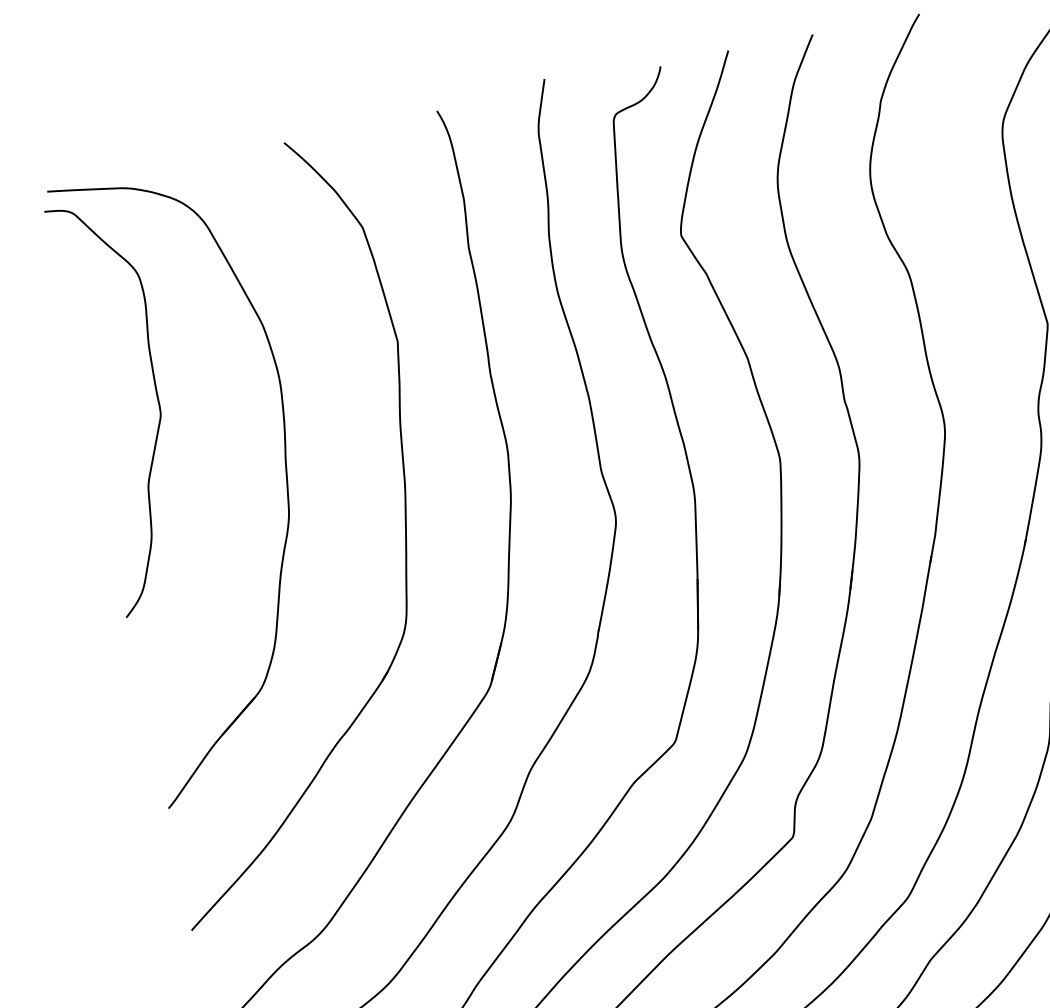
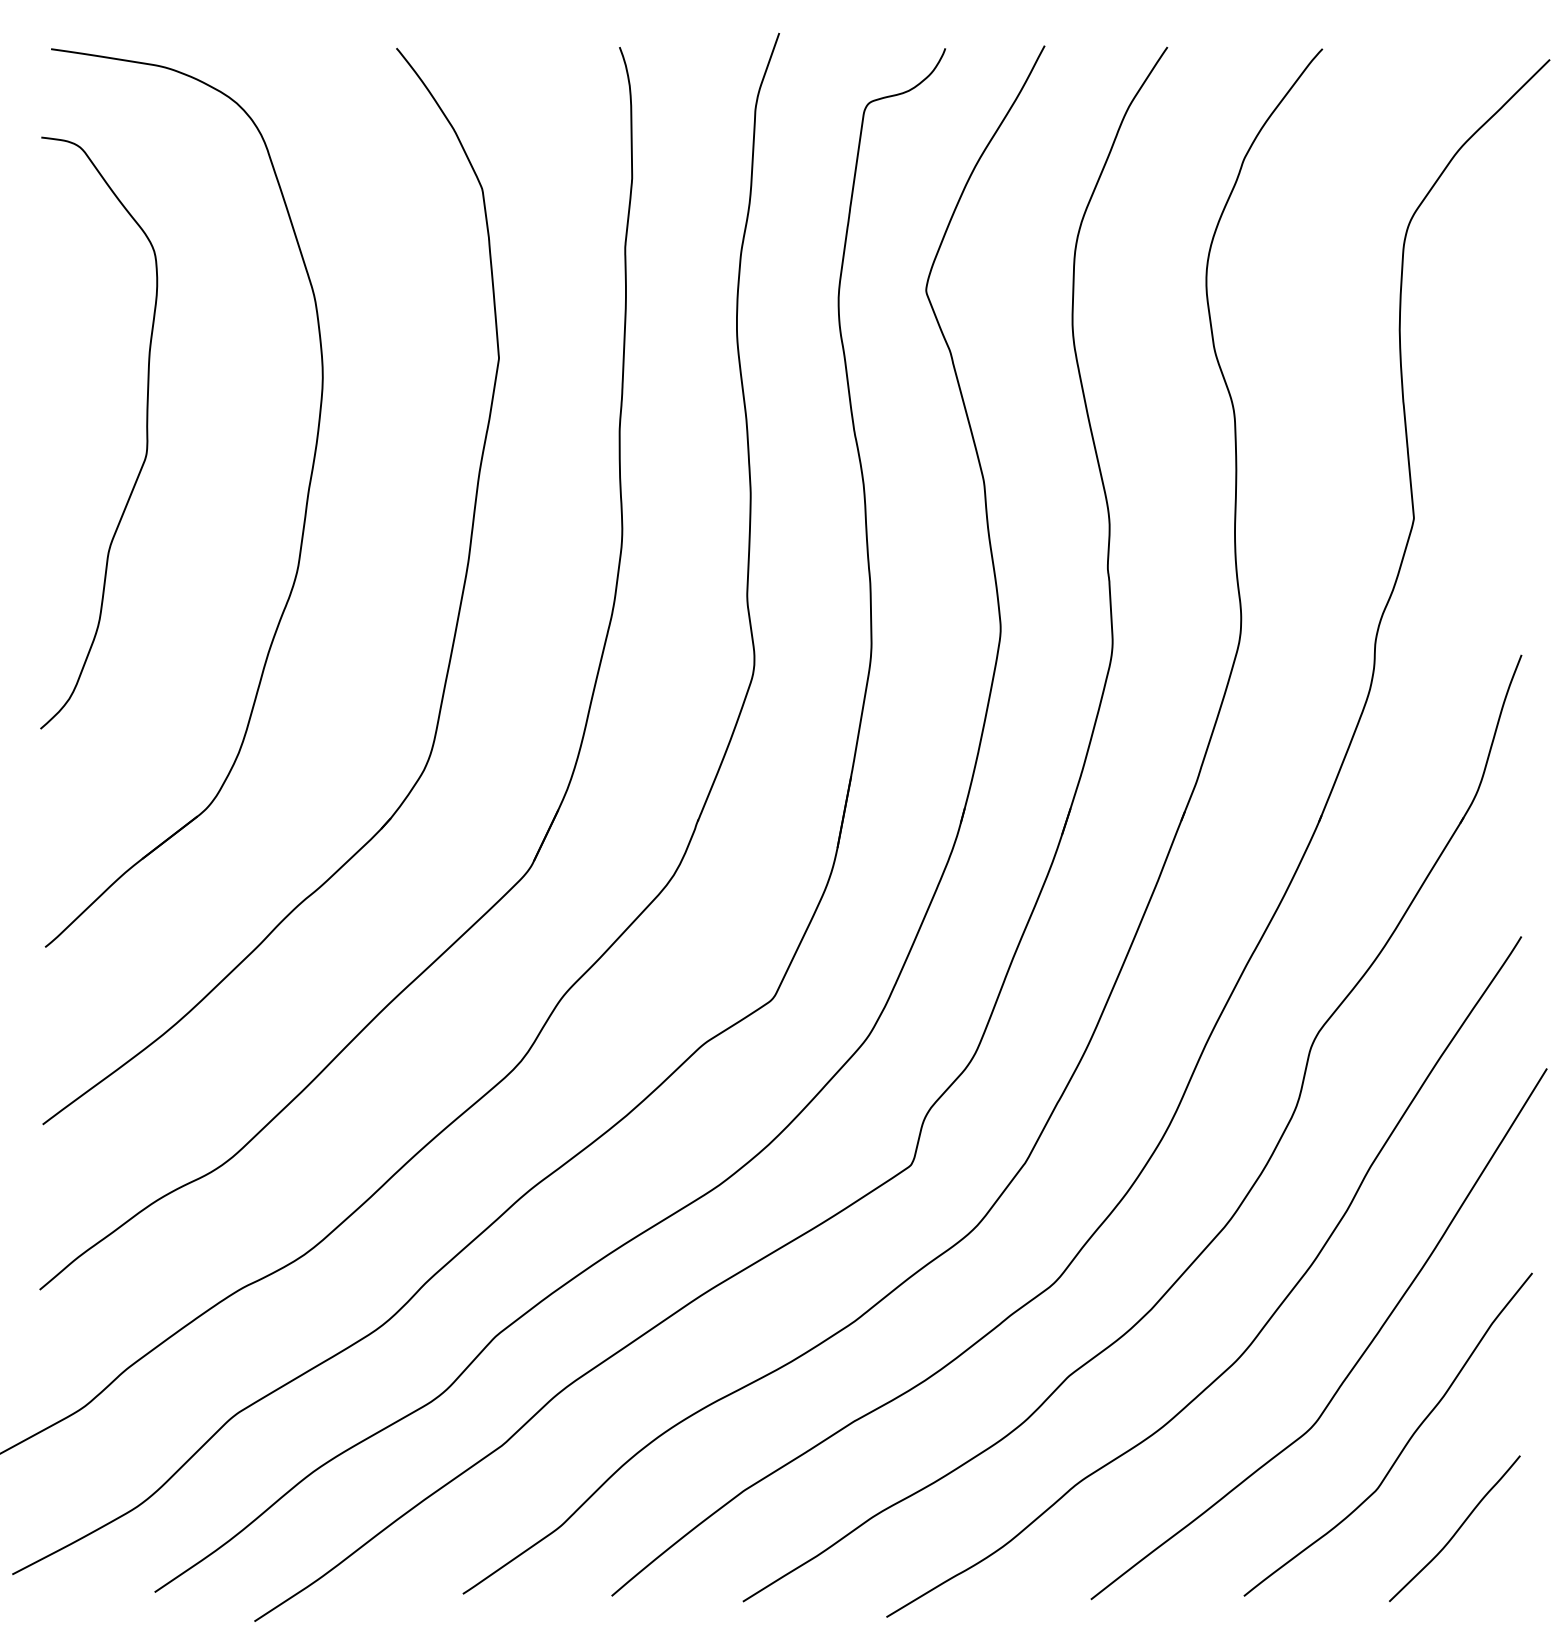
curve: (157, 399) -> (146, 432), moved

